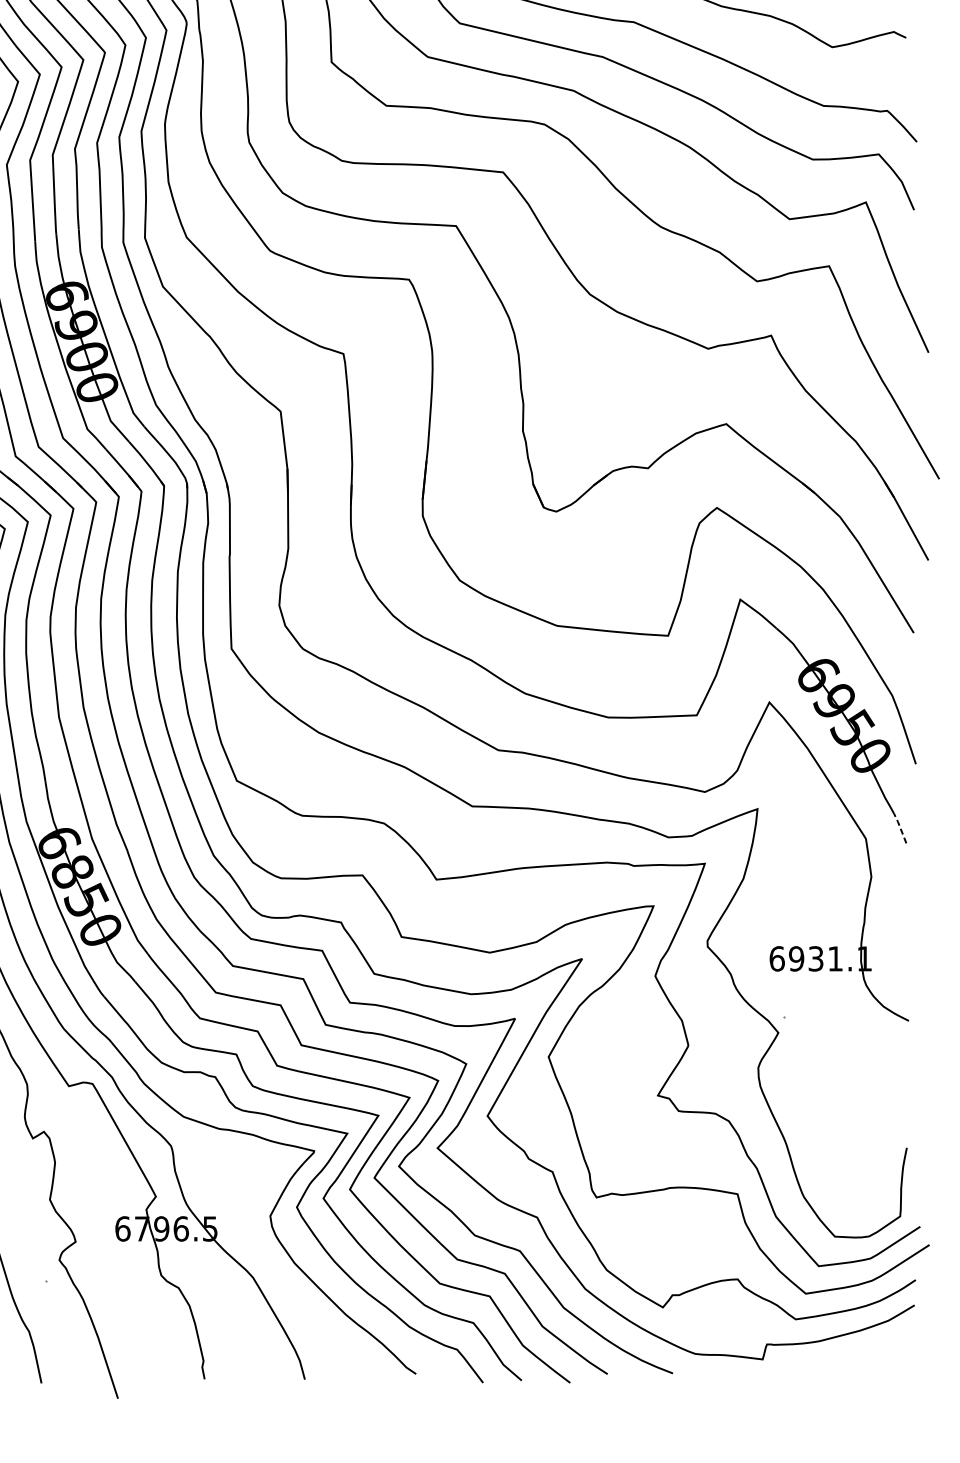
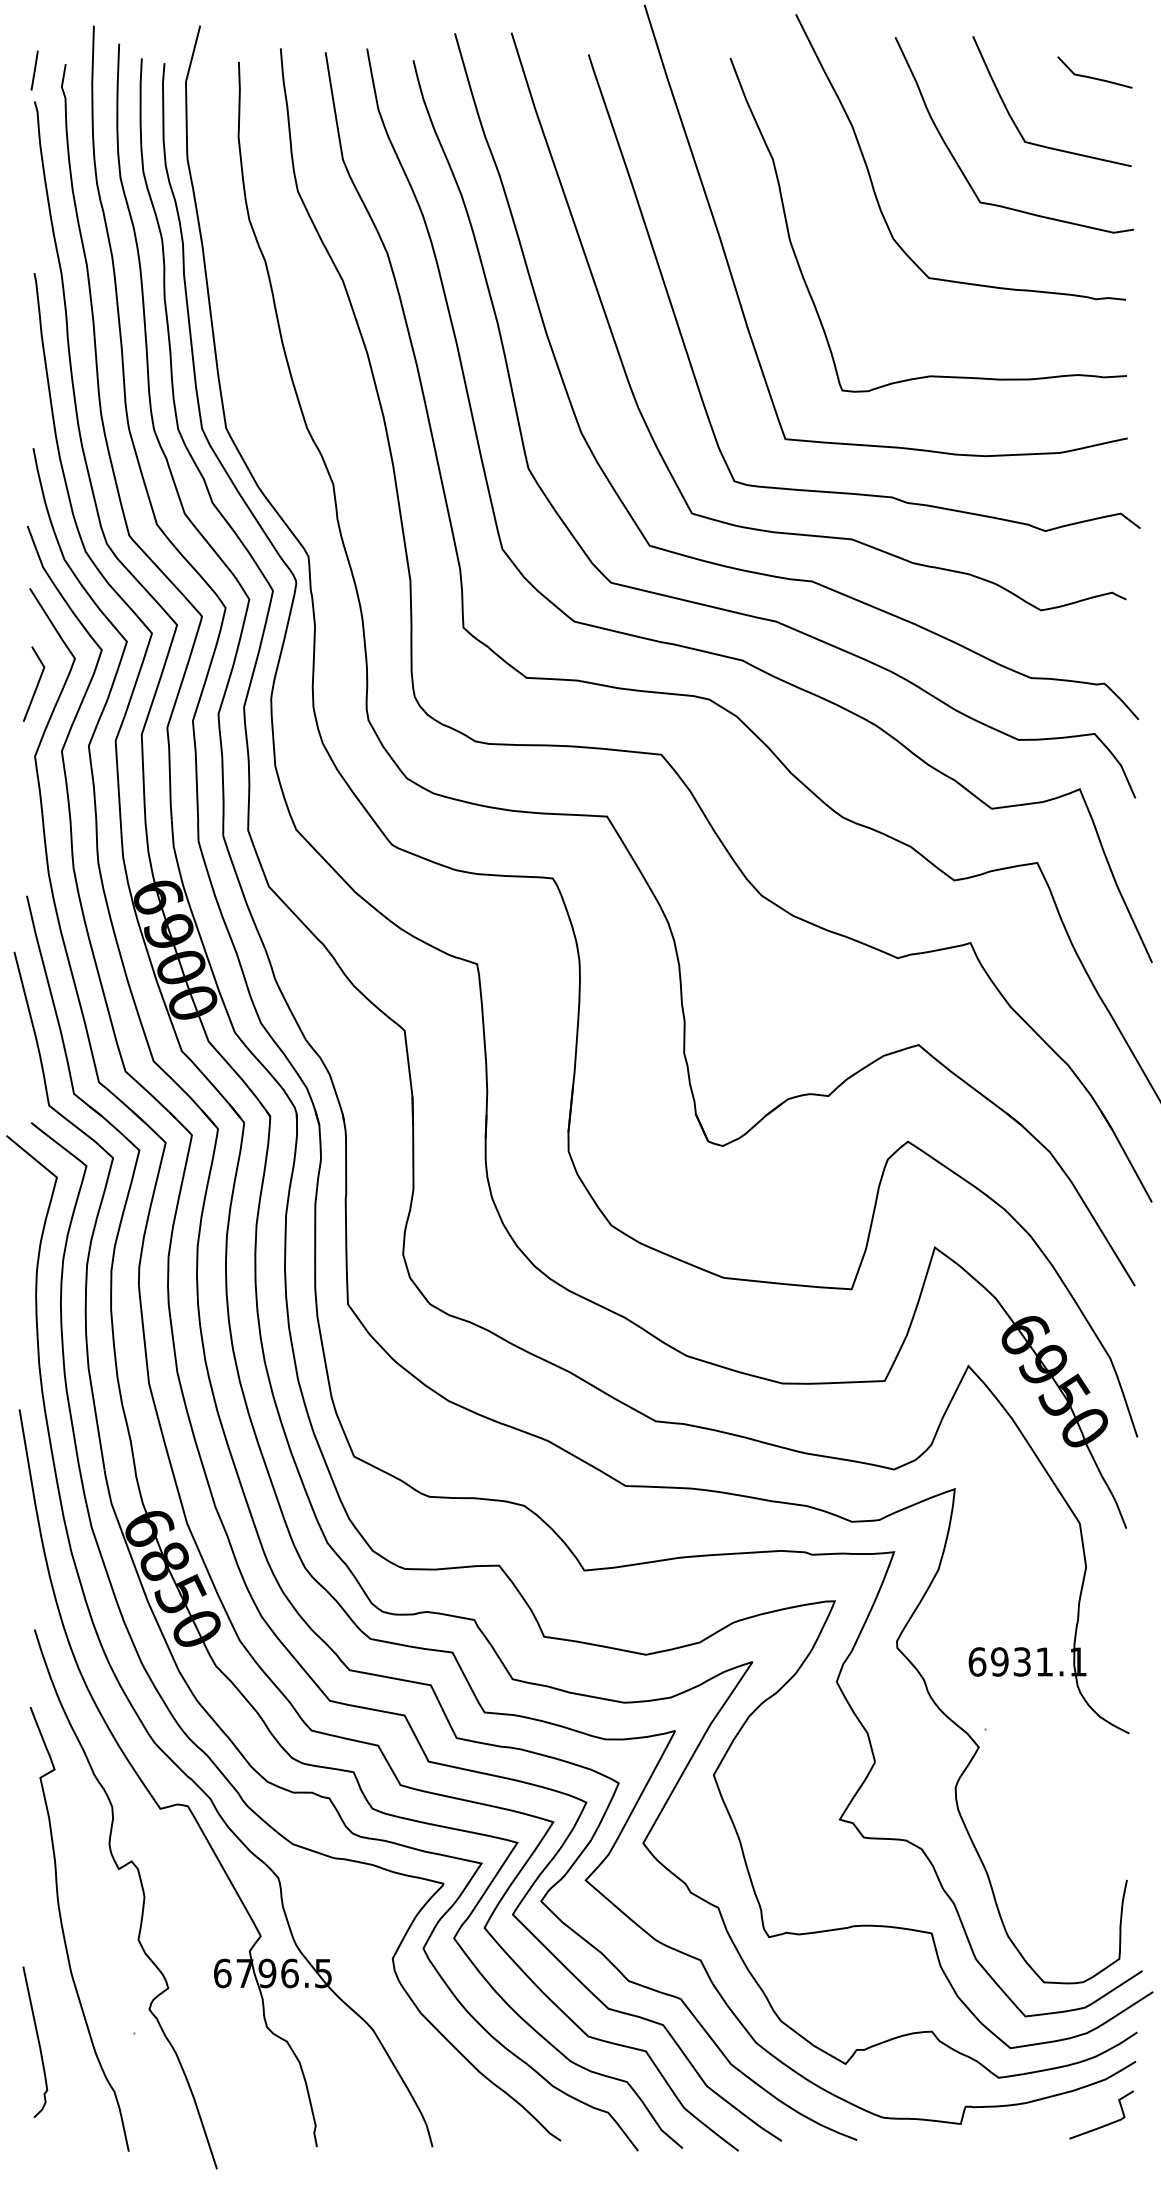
line: (900, 827) -> (1119, 1510), dashed -> solid
curve: (888, 1359) -> (1105, 2124), added

